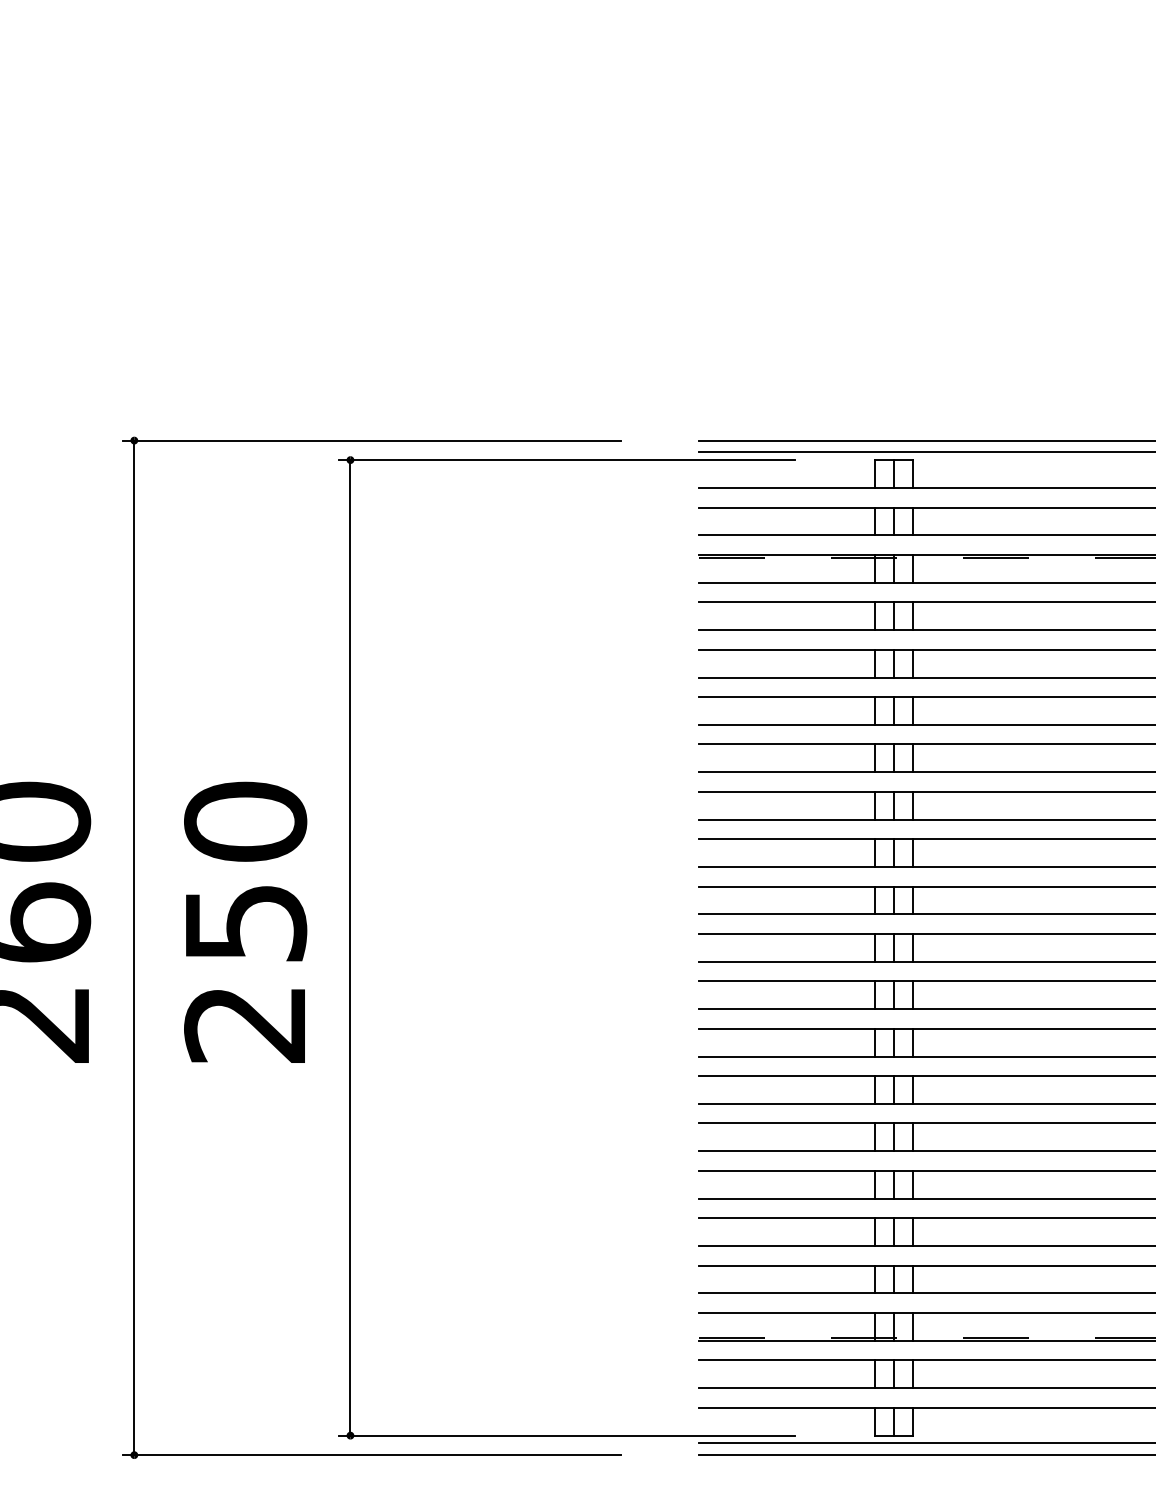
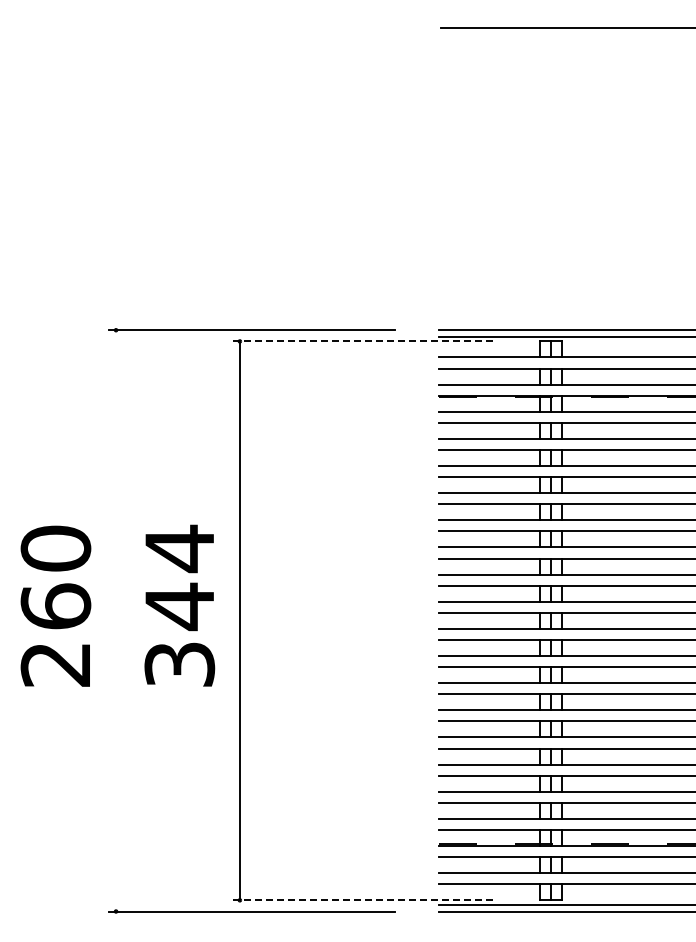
line: (566, 460) -> (363, 341), solid -> dashed
text: (245, 921) -> (179, 605), 250 -> 344
line: (135, 947) -> (116, 620), removed
line: (566, 1435) -> (363, 900), solid -> dashed

